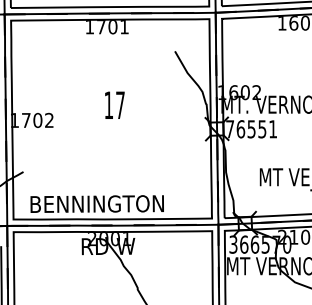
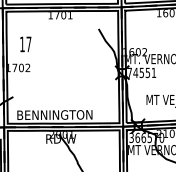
text: (114, 105) -> (25, 44), moved
text: (240, 128) -> (135, 72), 76551 -> 74551

